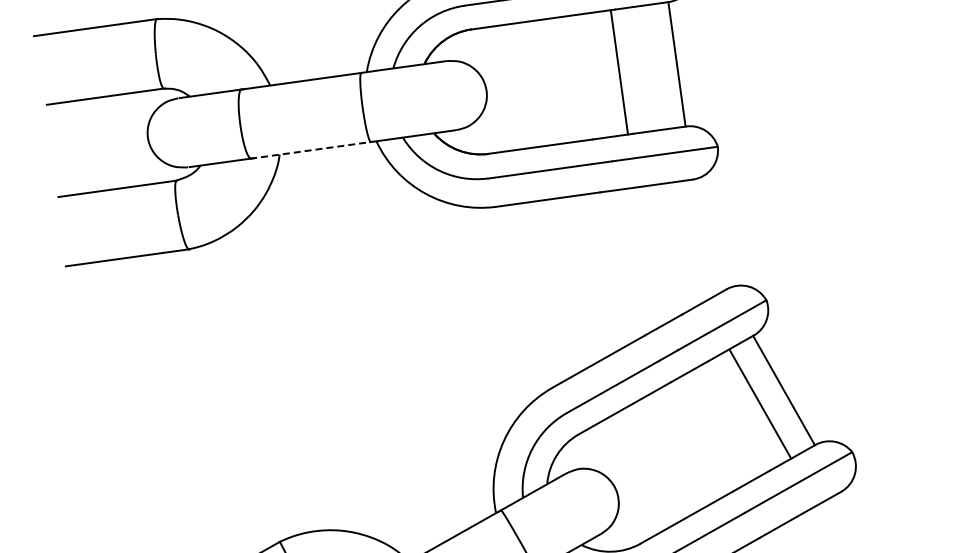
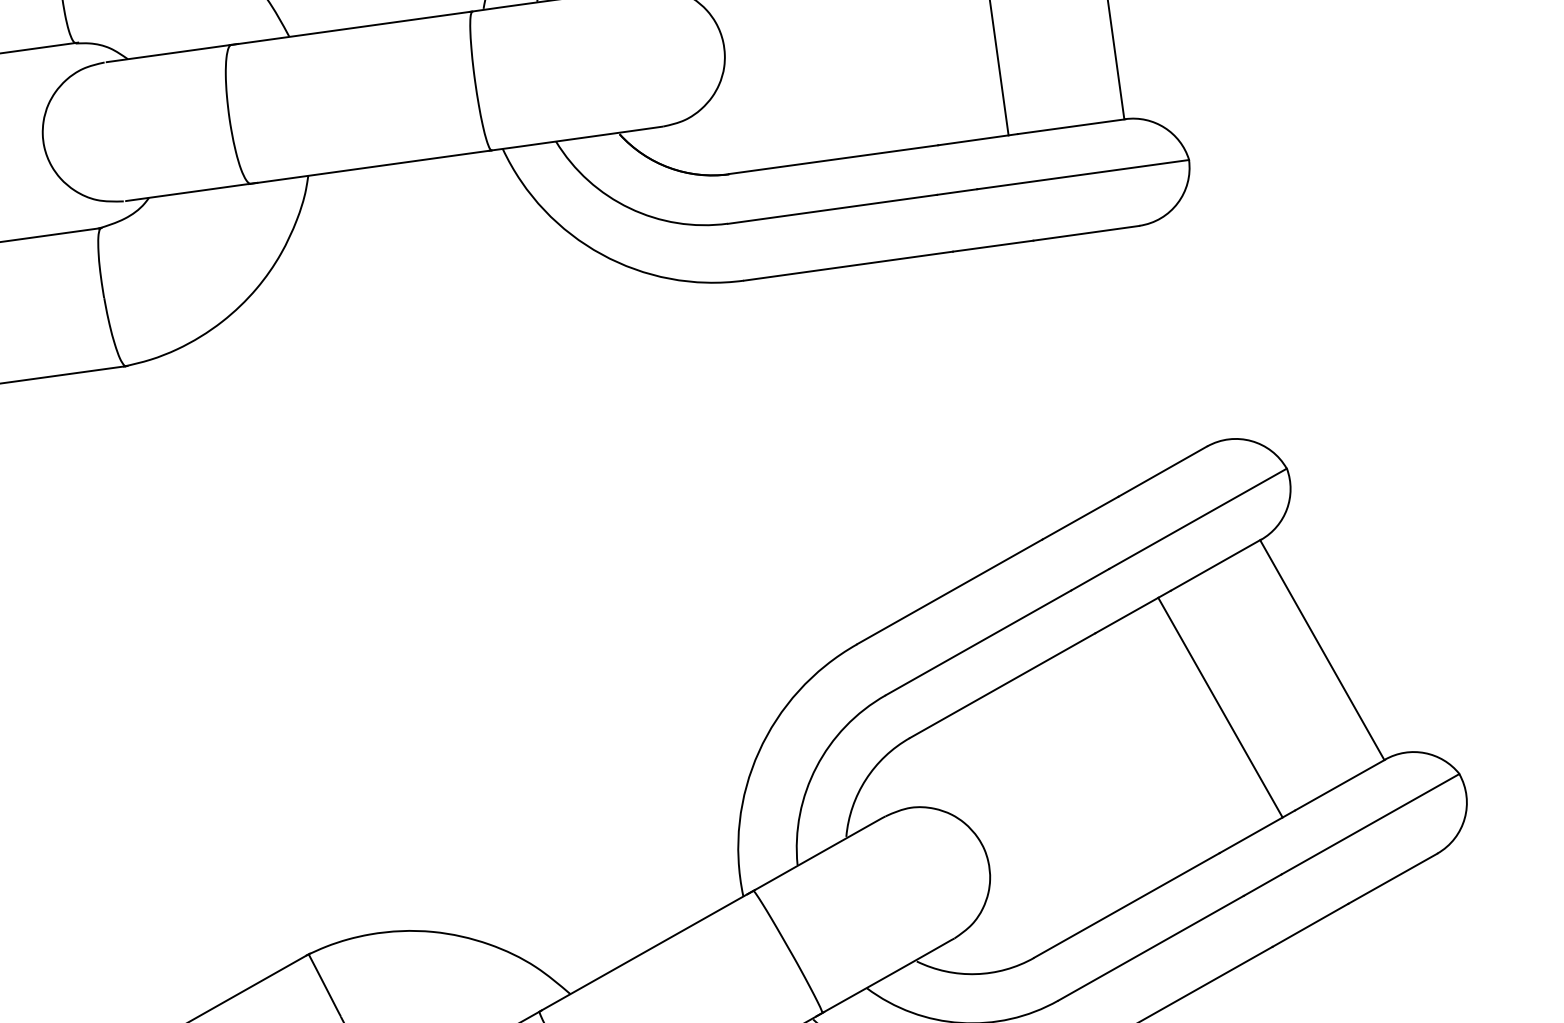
line: (310, 150) -> (370, 167), dashed -> solid
line: (760, 403) -> (1220, 706), moved

